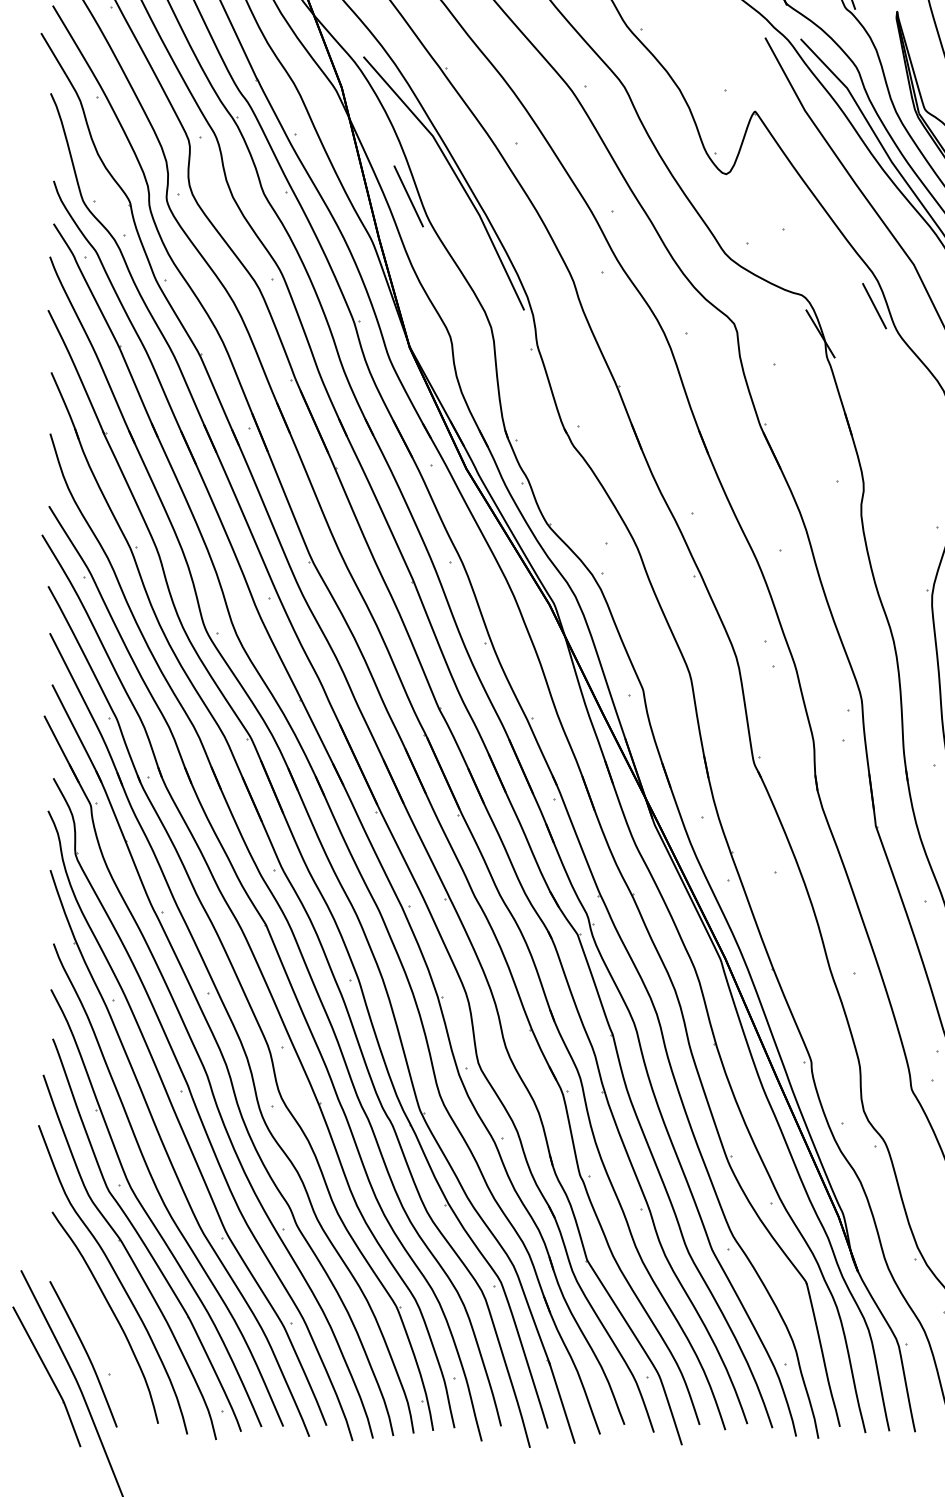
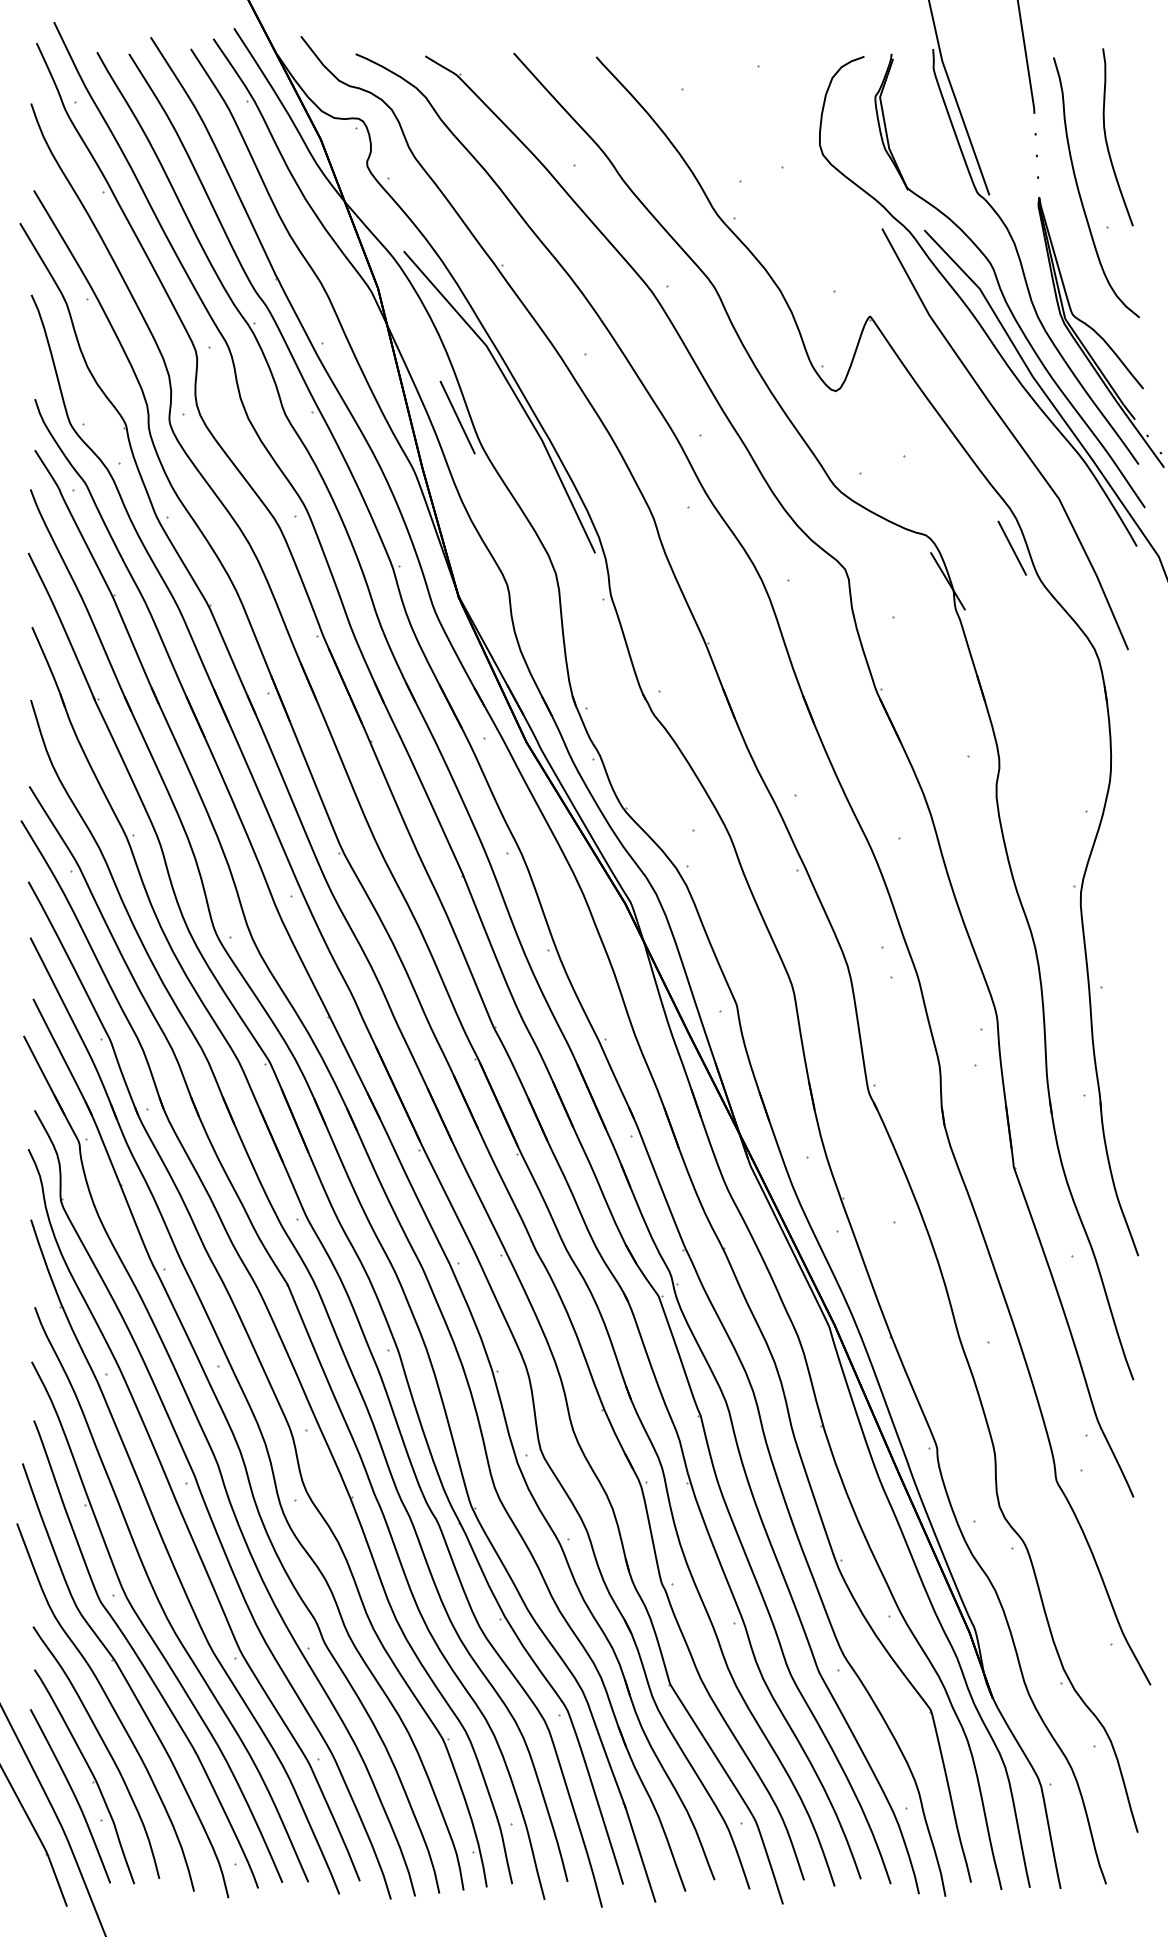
part: (100, 1334) -> (90, 1772), added

